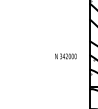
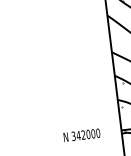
text: (65, 56) -> (81, 135), moved

